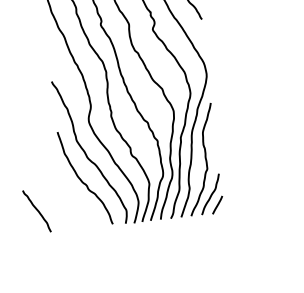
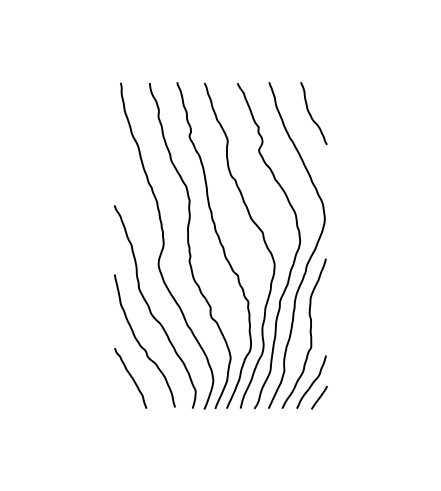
curve: (36, 210) -> (130, 377), moved

